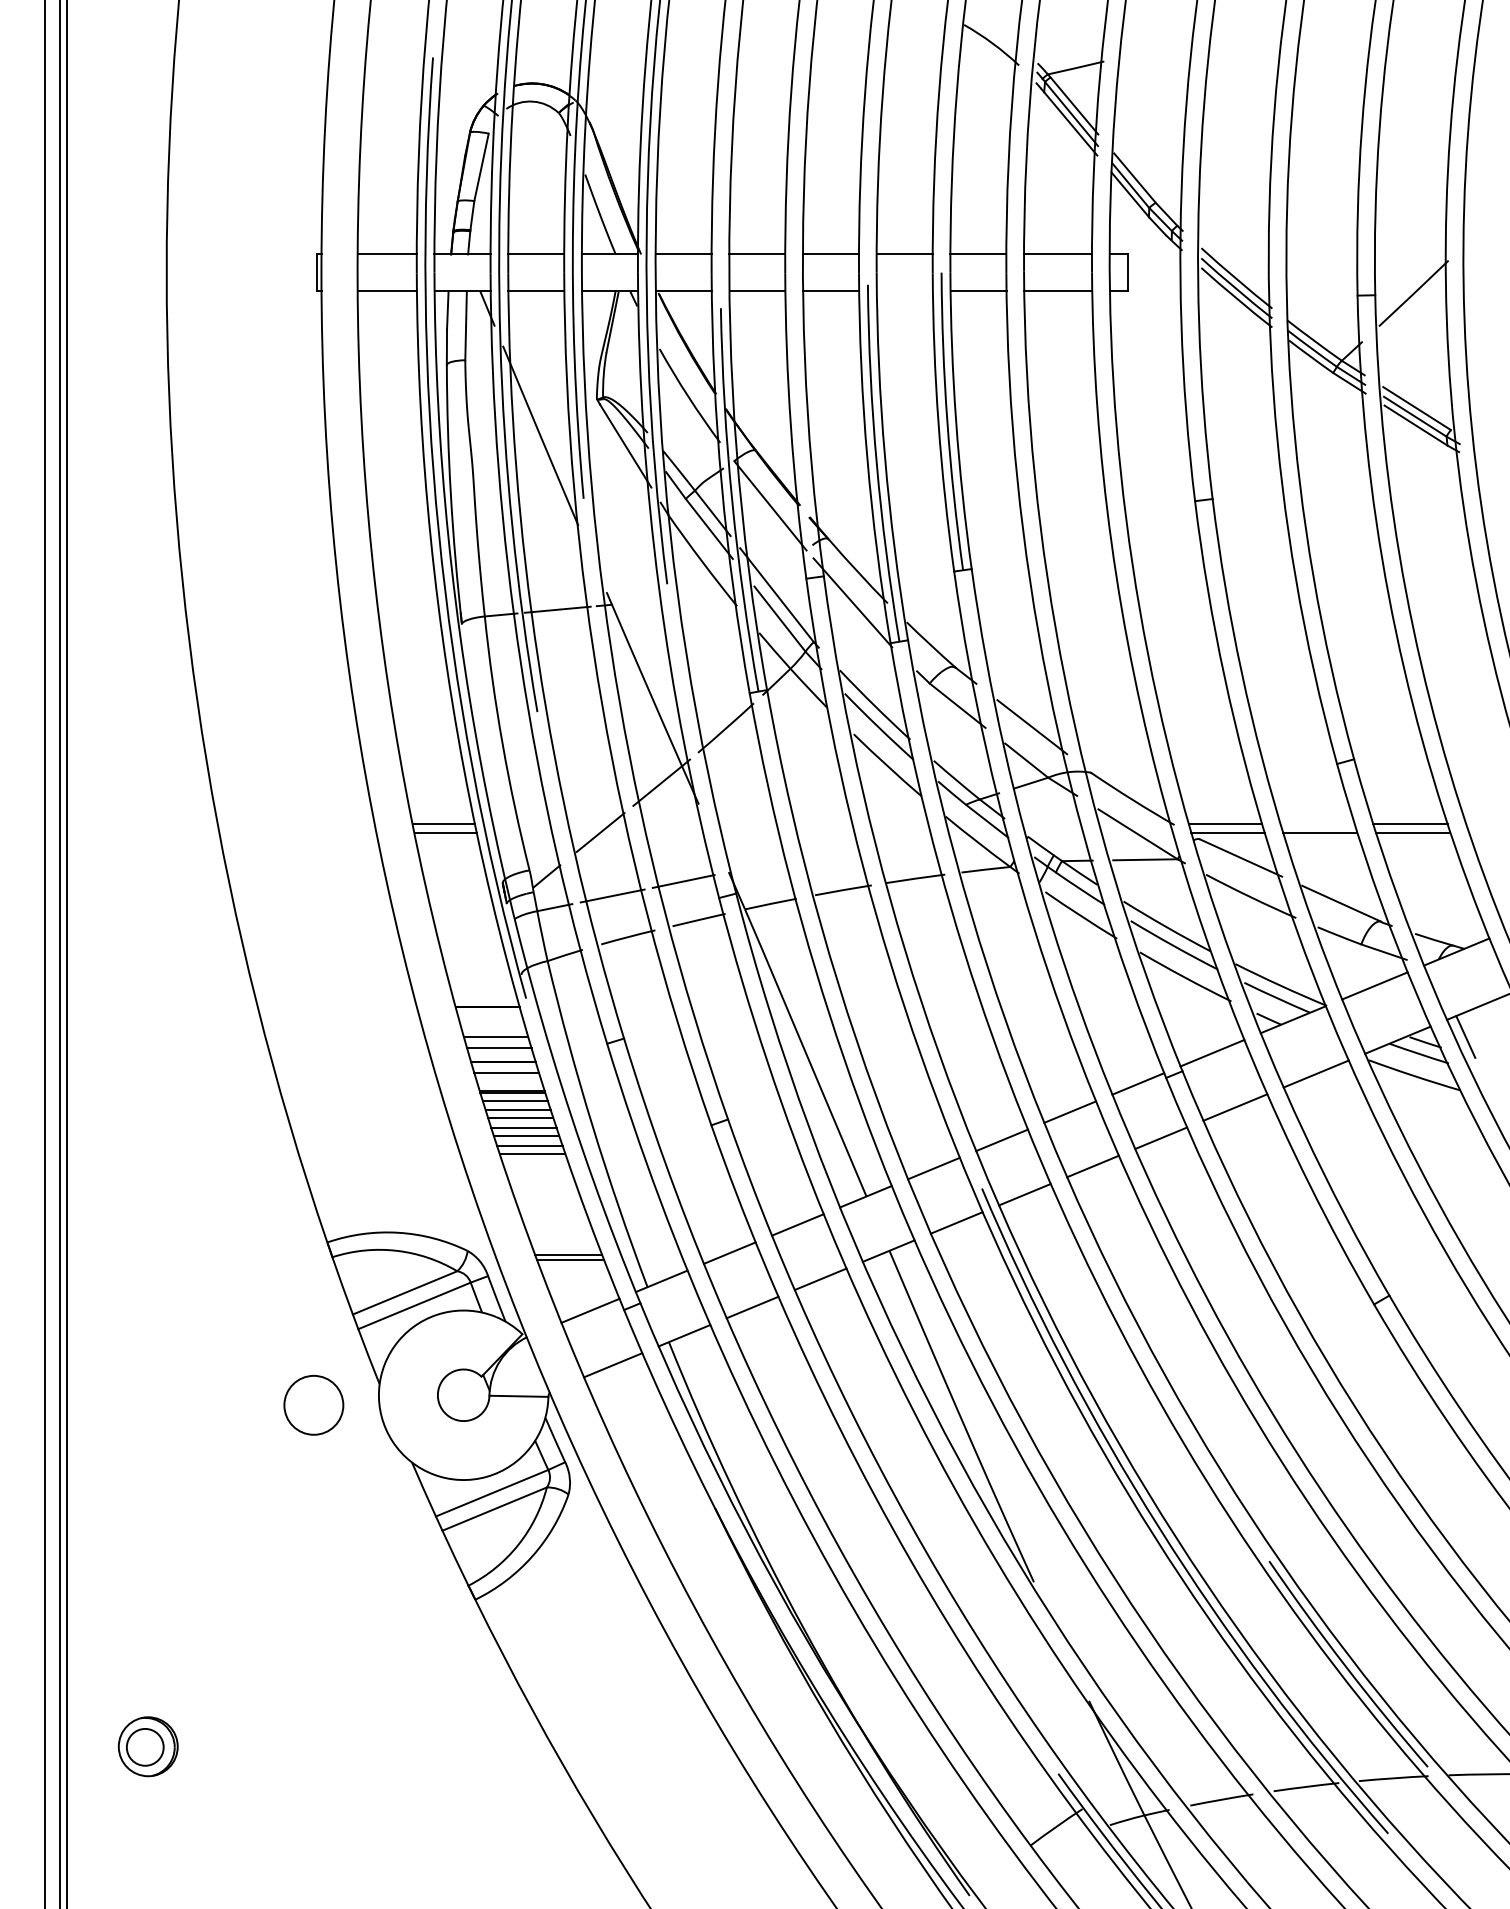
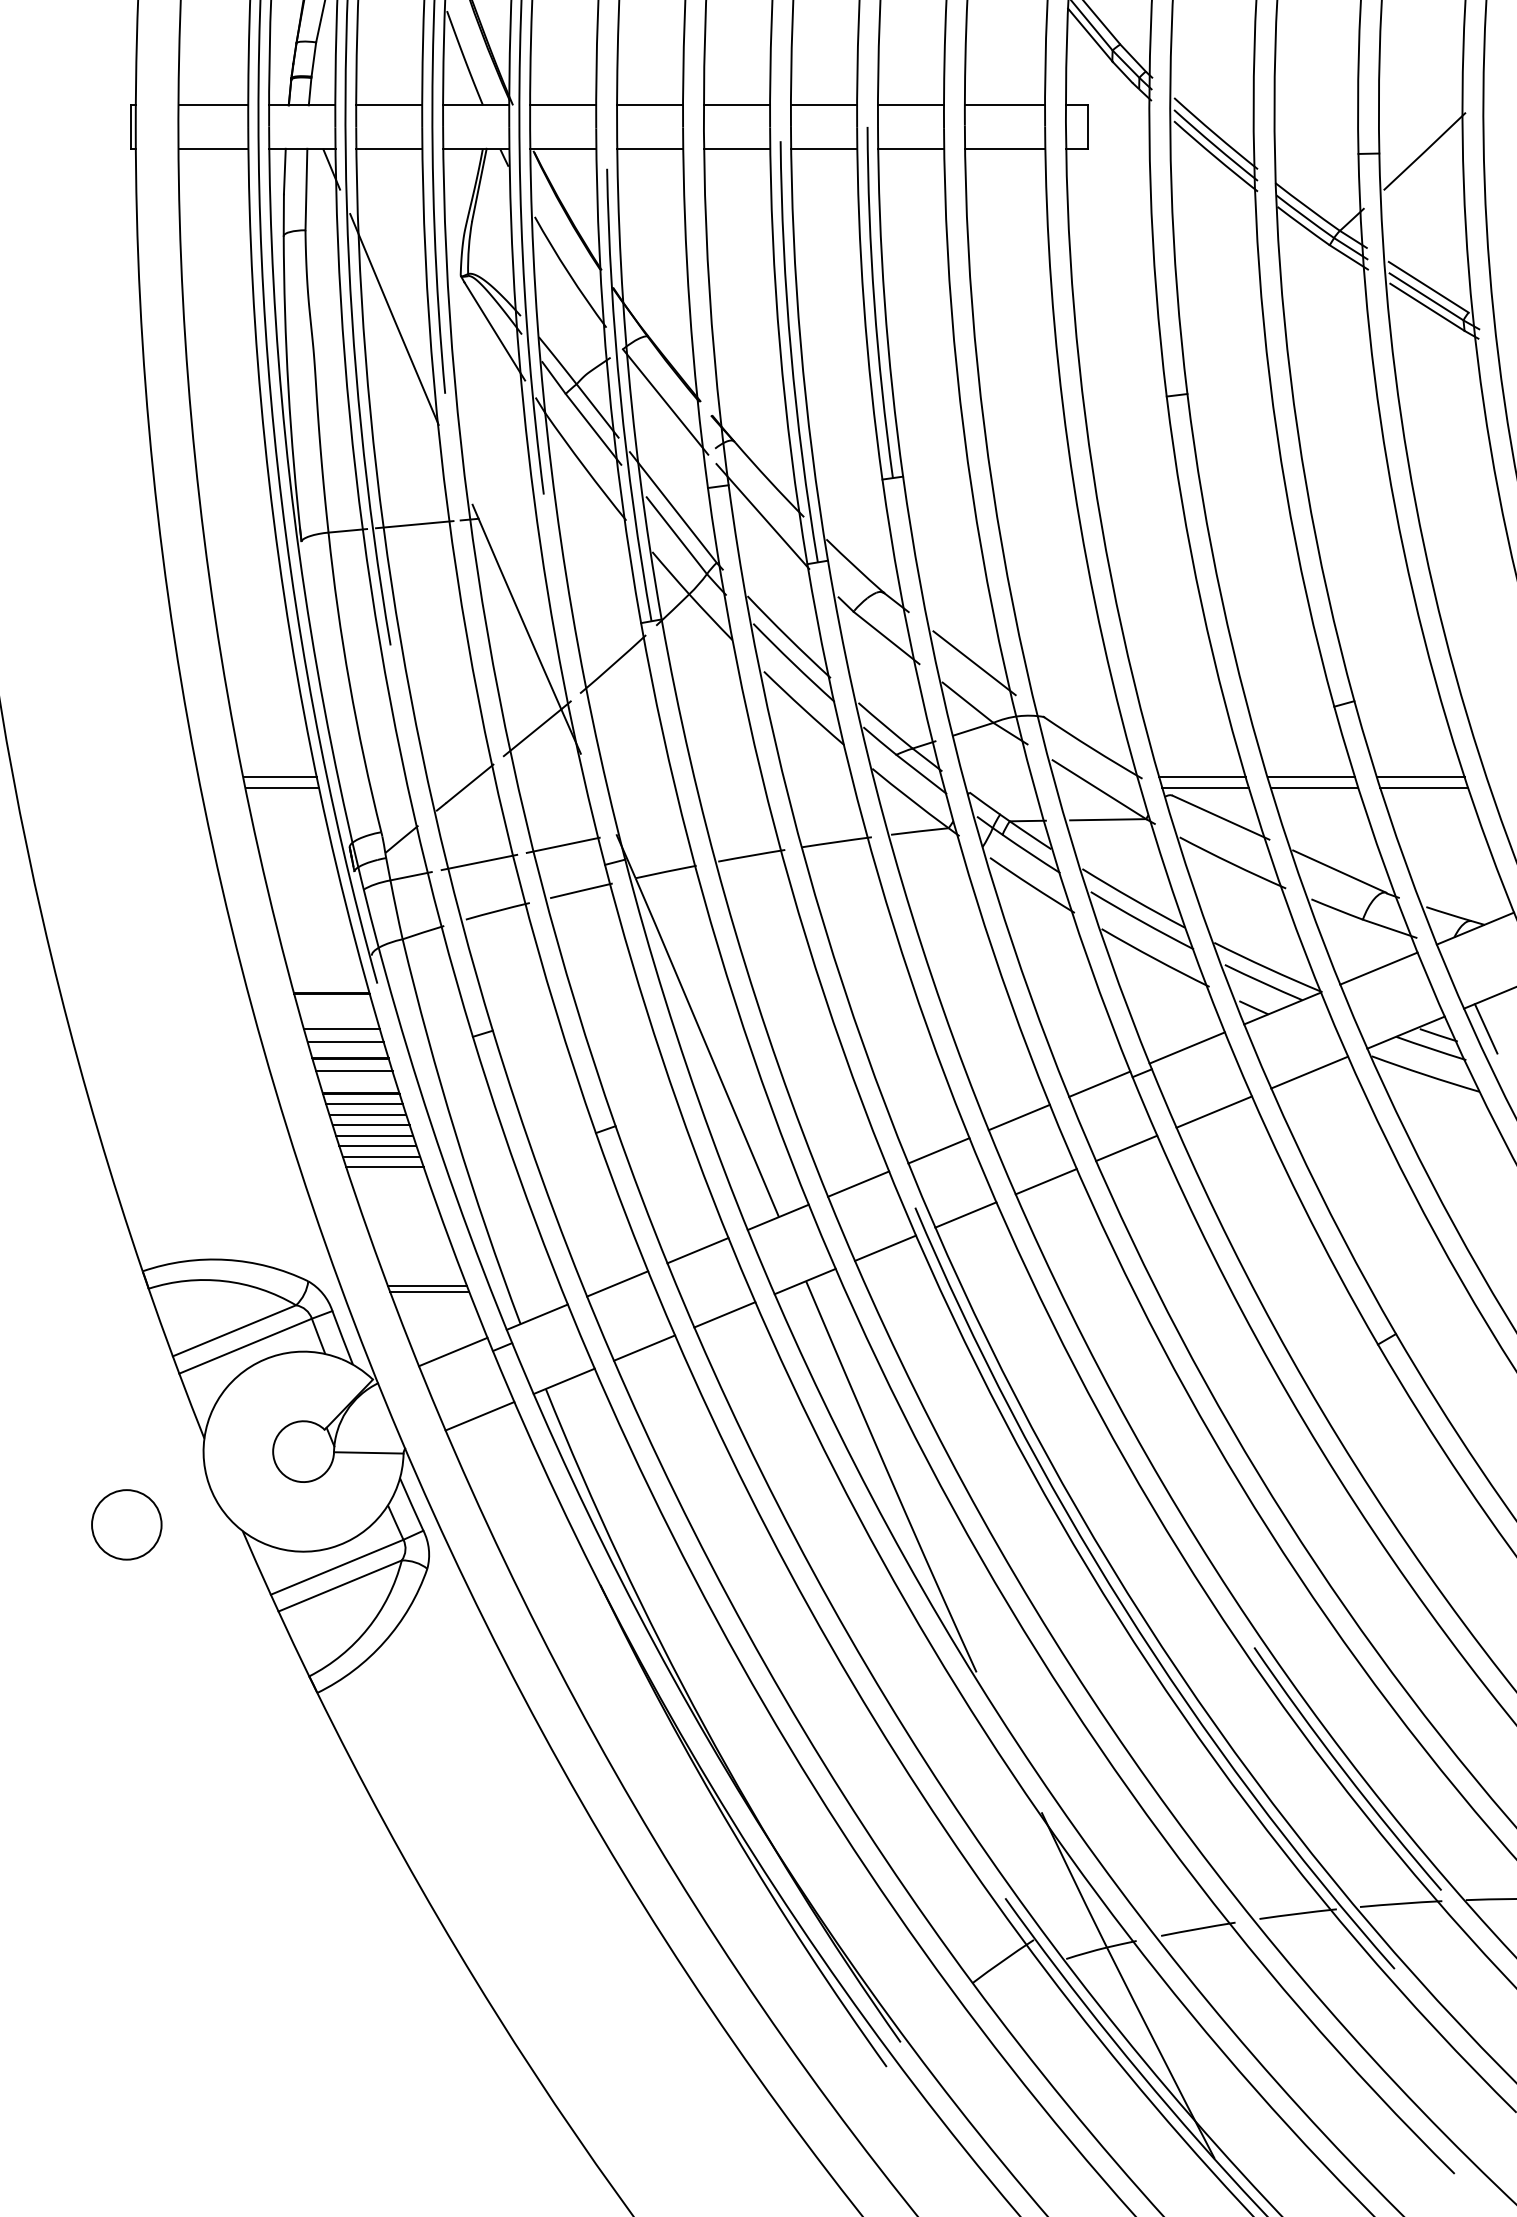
line: (904, 291) -> (823, 149), added
line: (1317, 823) -> (1311, 776), added
circle: (313, 1405) -> (126, 1525), moved

